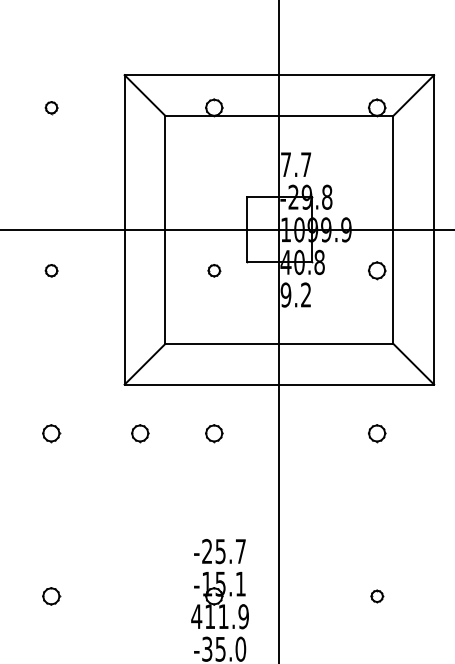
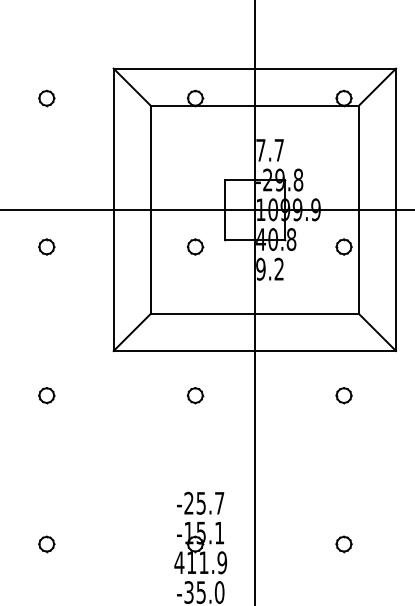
part: (51, 107) -> (46, 98), size x1.43
part: (51, 270) -> (46, 246), size x1.43
part: (214, 270) -> (195, 246), size x1.43
part: (140, 433) -> (128, 395), removed
part: (377, 596) -> (344, 544), size x1.43

